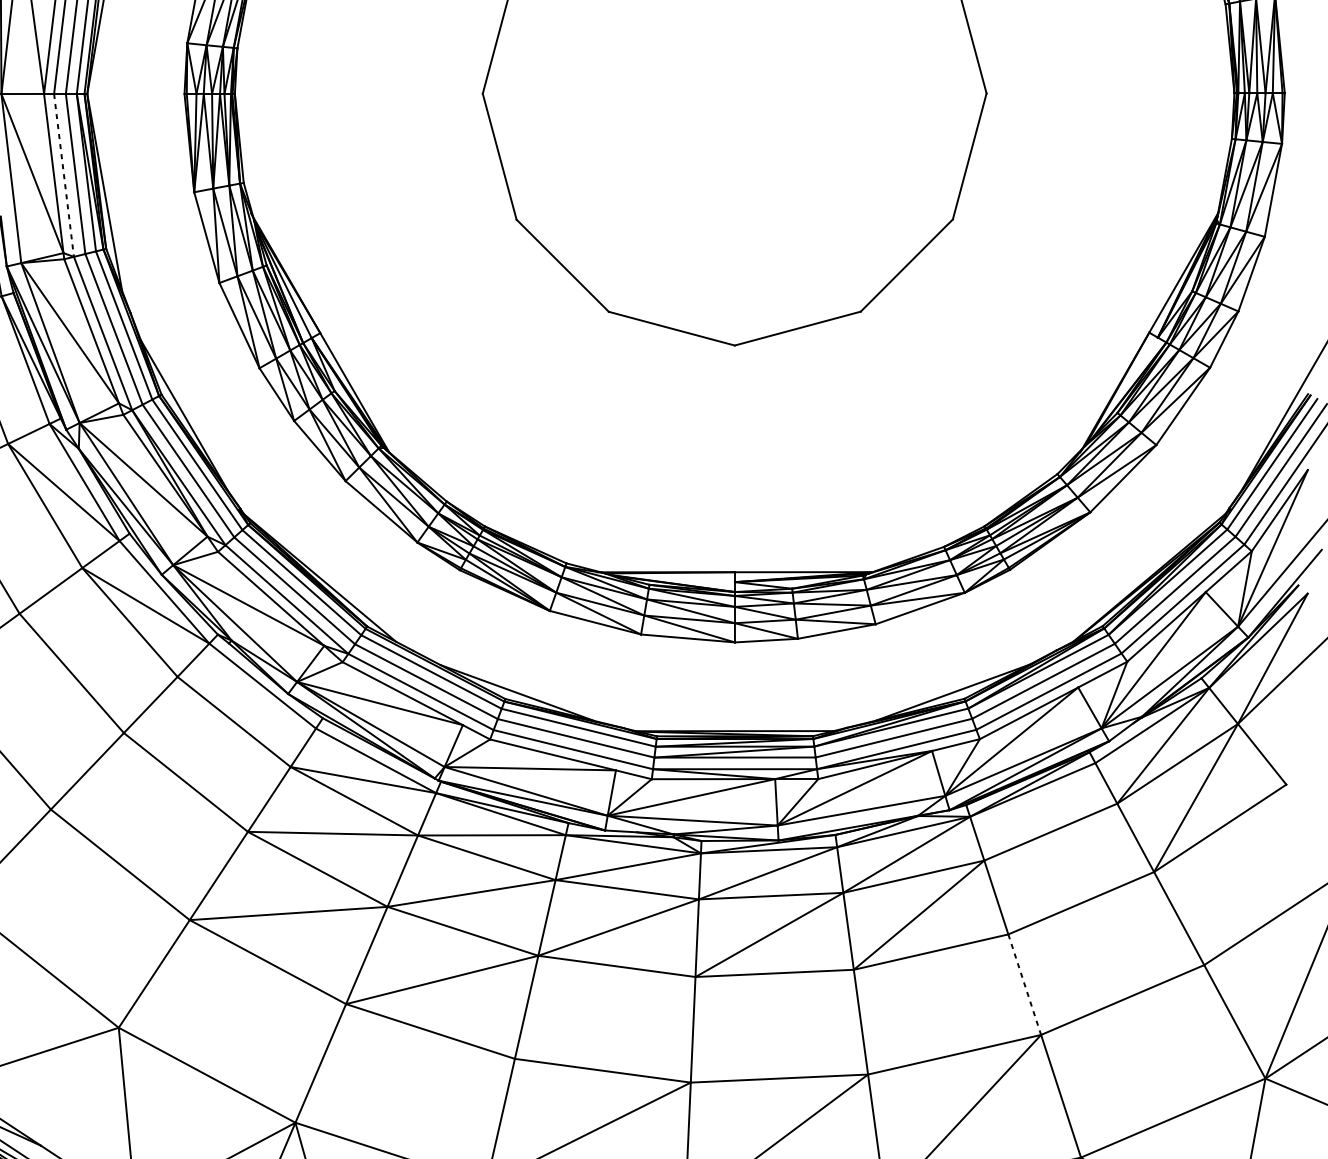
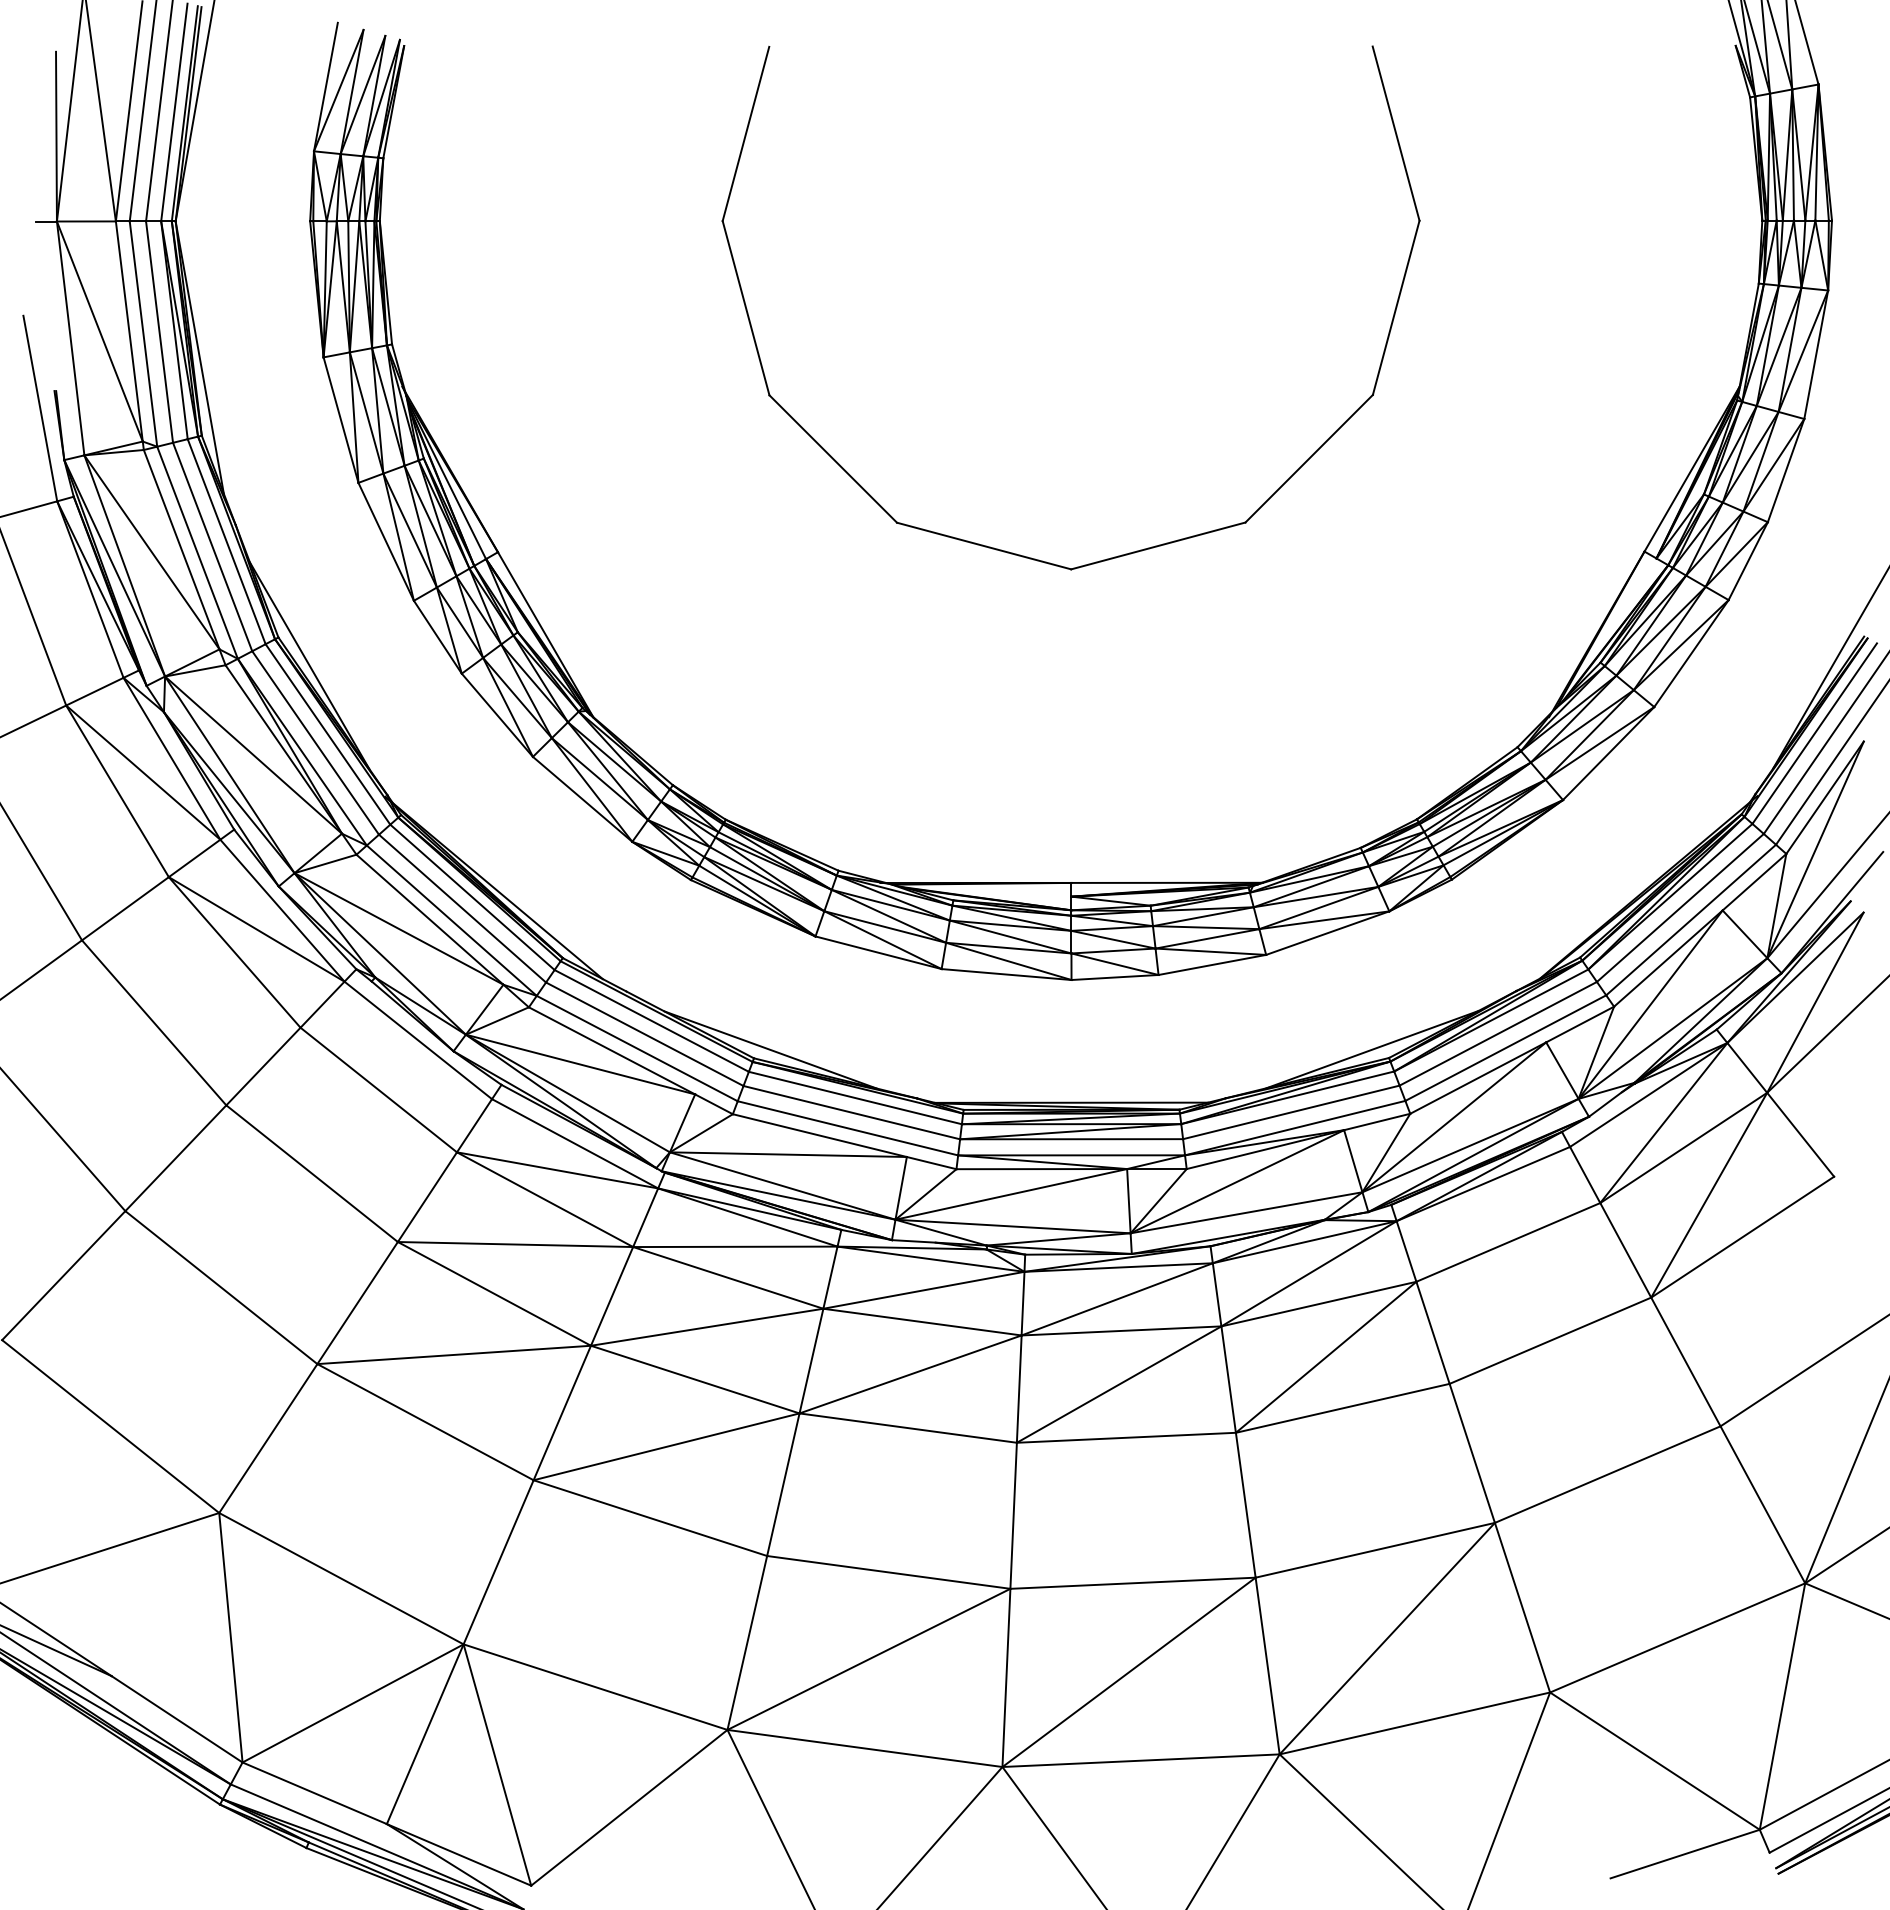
line: (64, 175) -> (143, 334), dashed -> solid
line: (1024, 984) -> (1472, 1453), dashed -> solid

